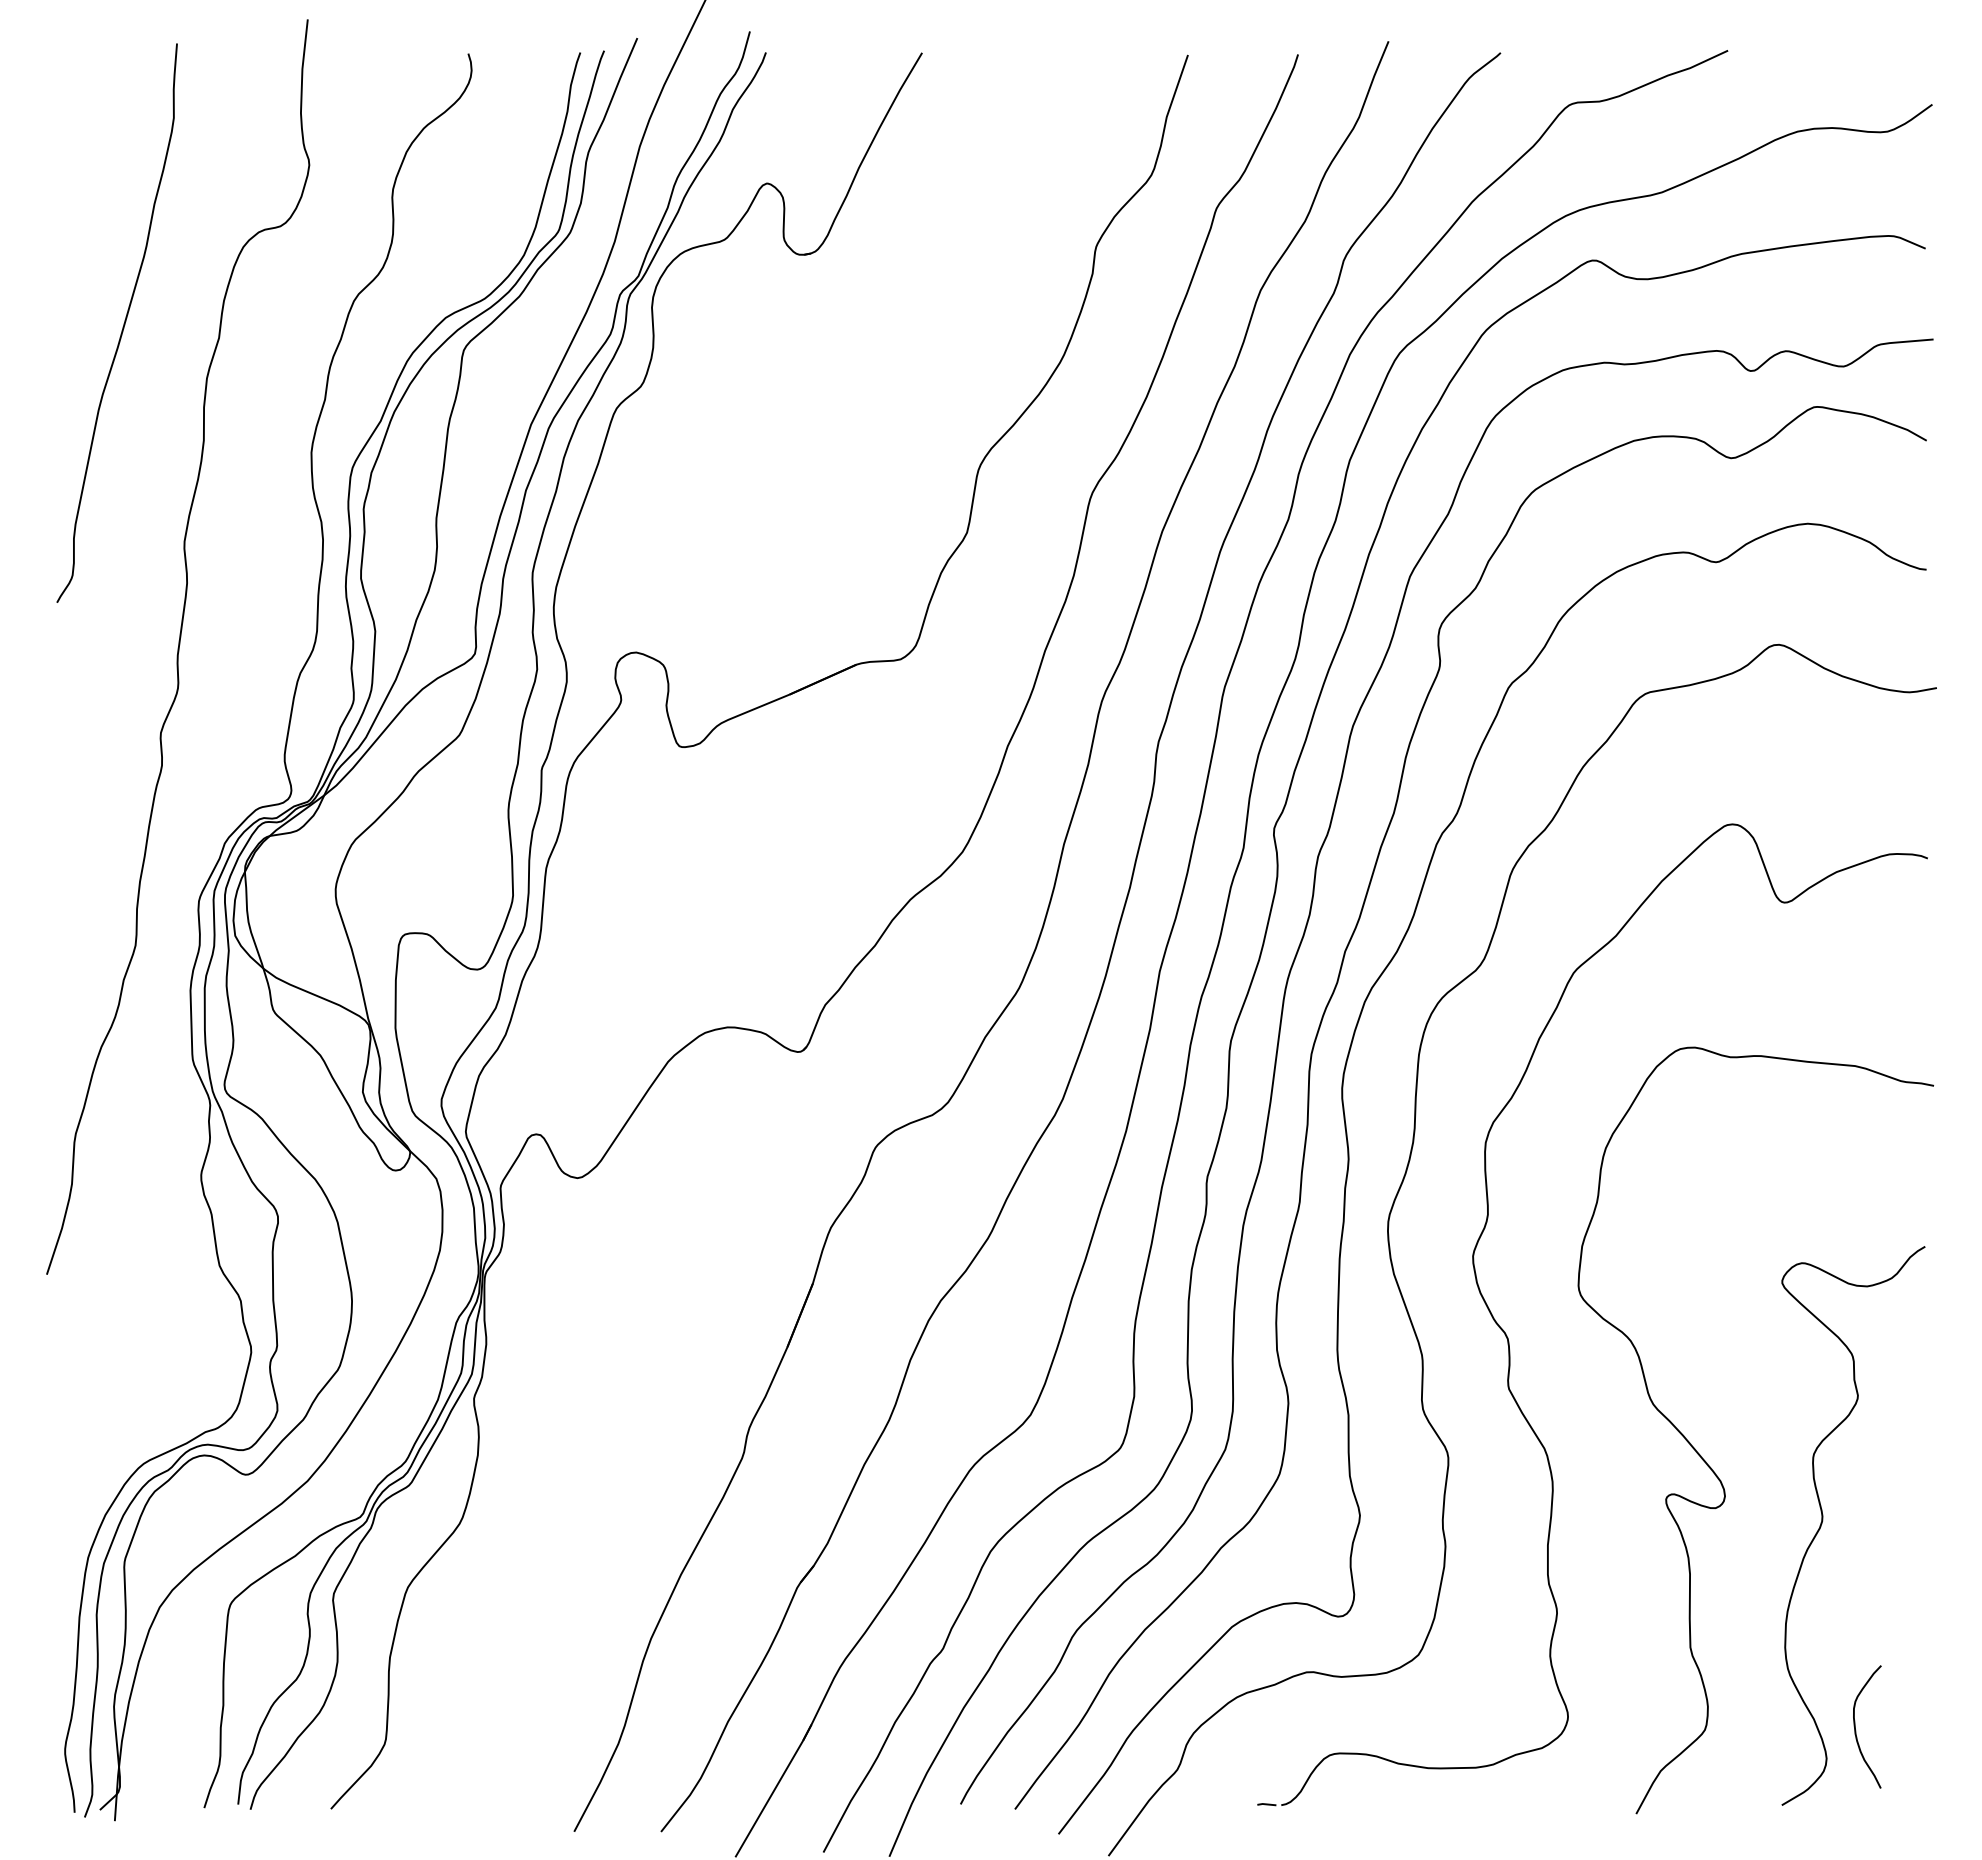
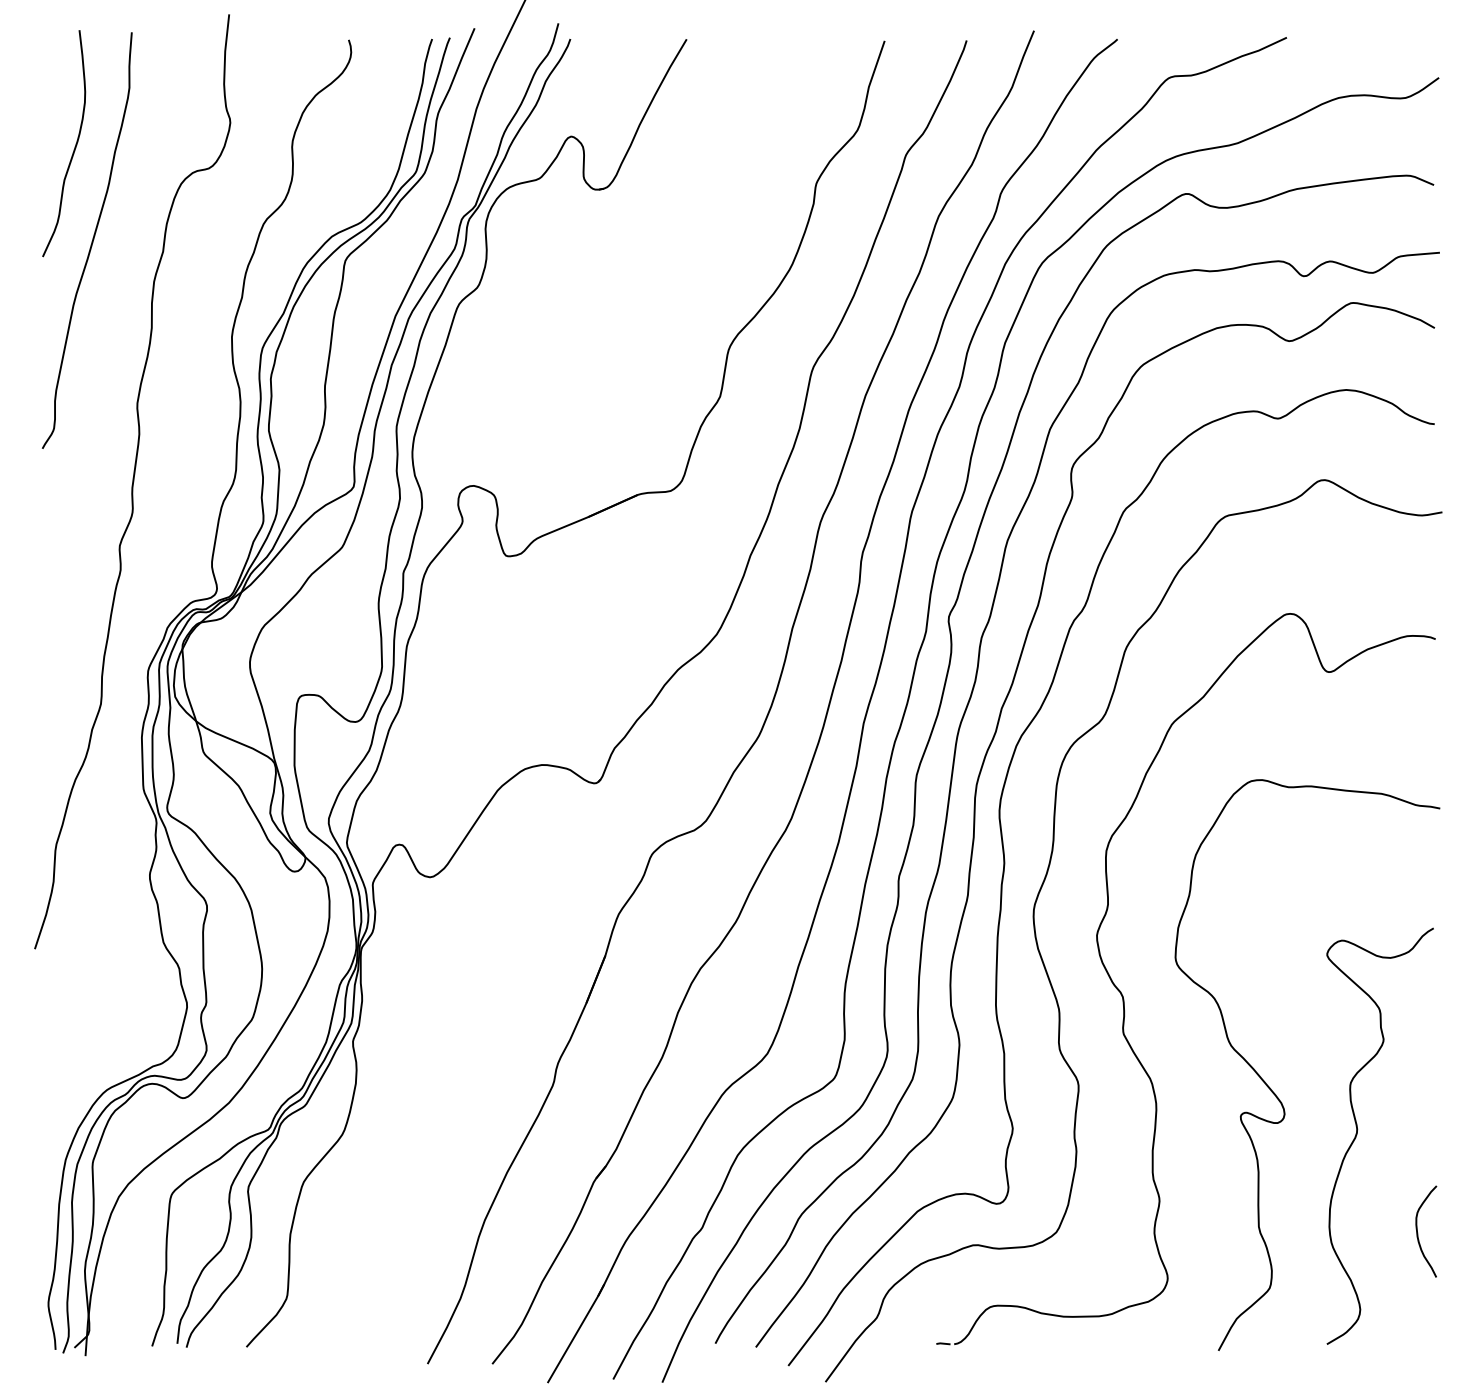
curve: (100, 197) -> (74, 147), added
curve: (1856, 1730) -> (1418, 1234), moved

